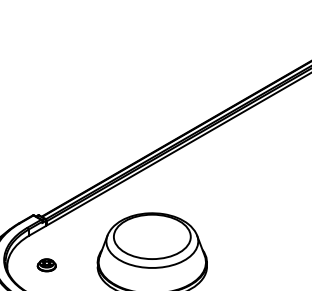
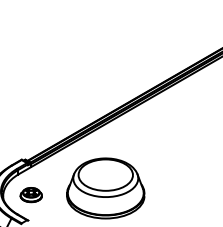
part: (45, 265) -> (30, 195), size x1.67

